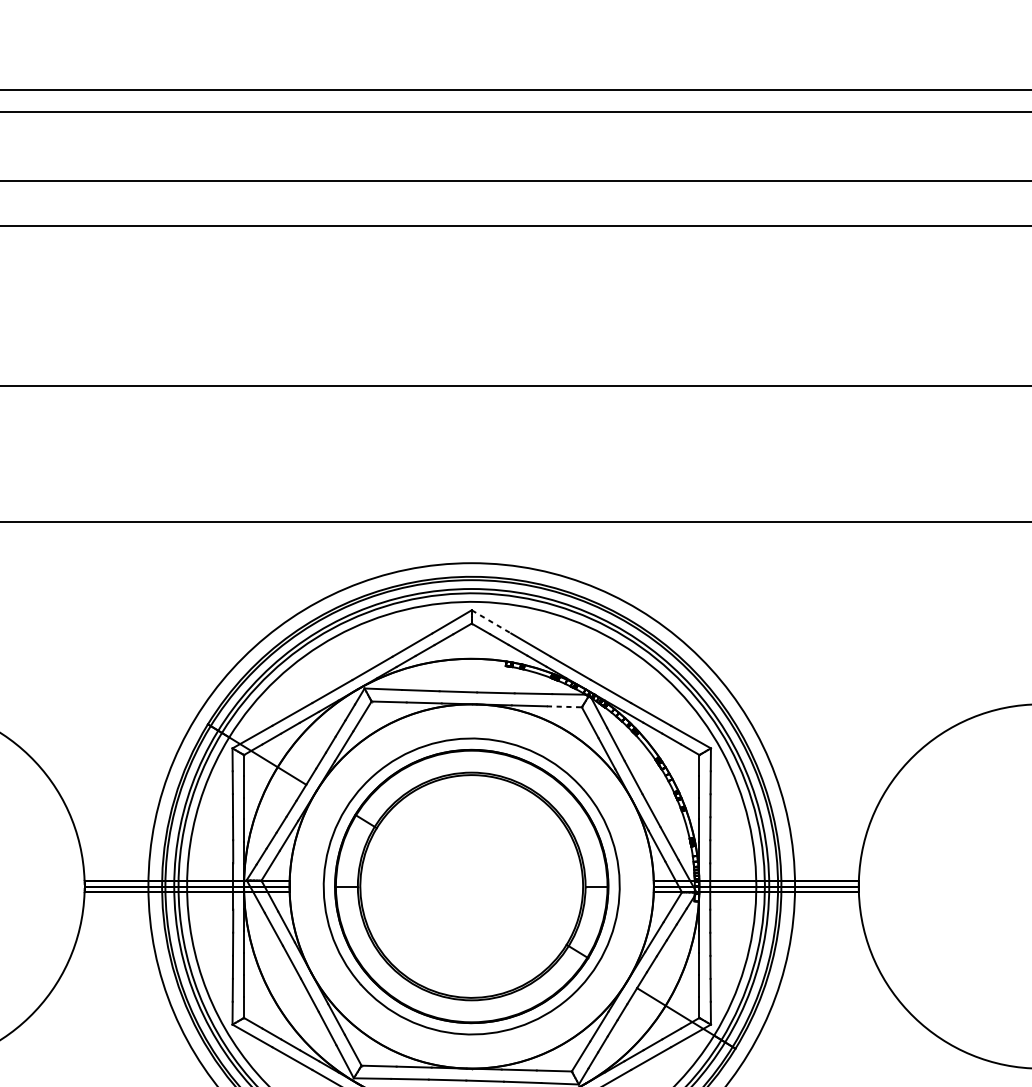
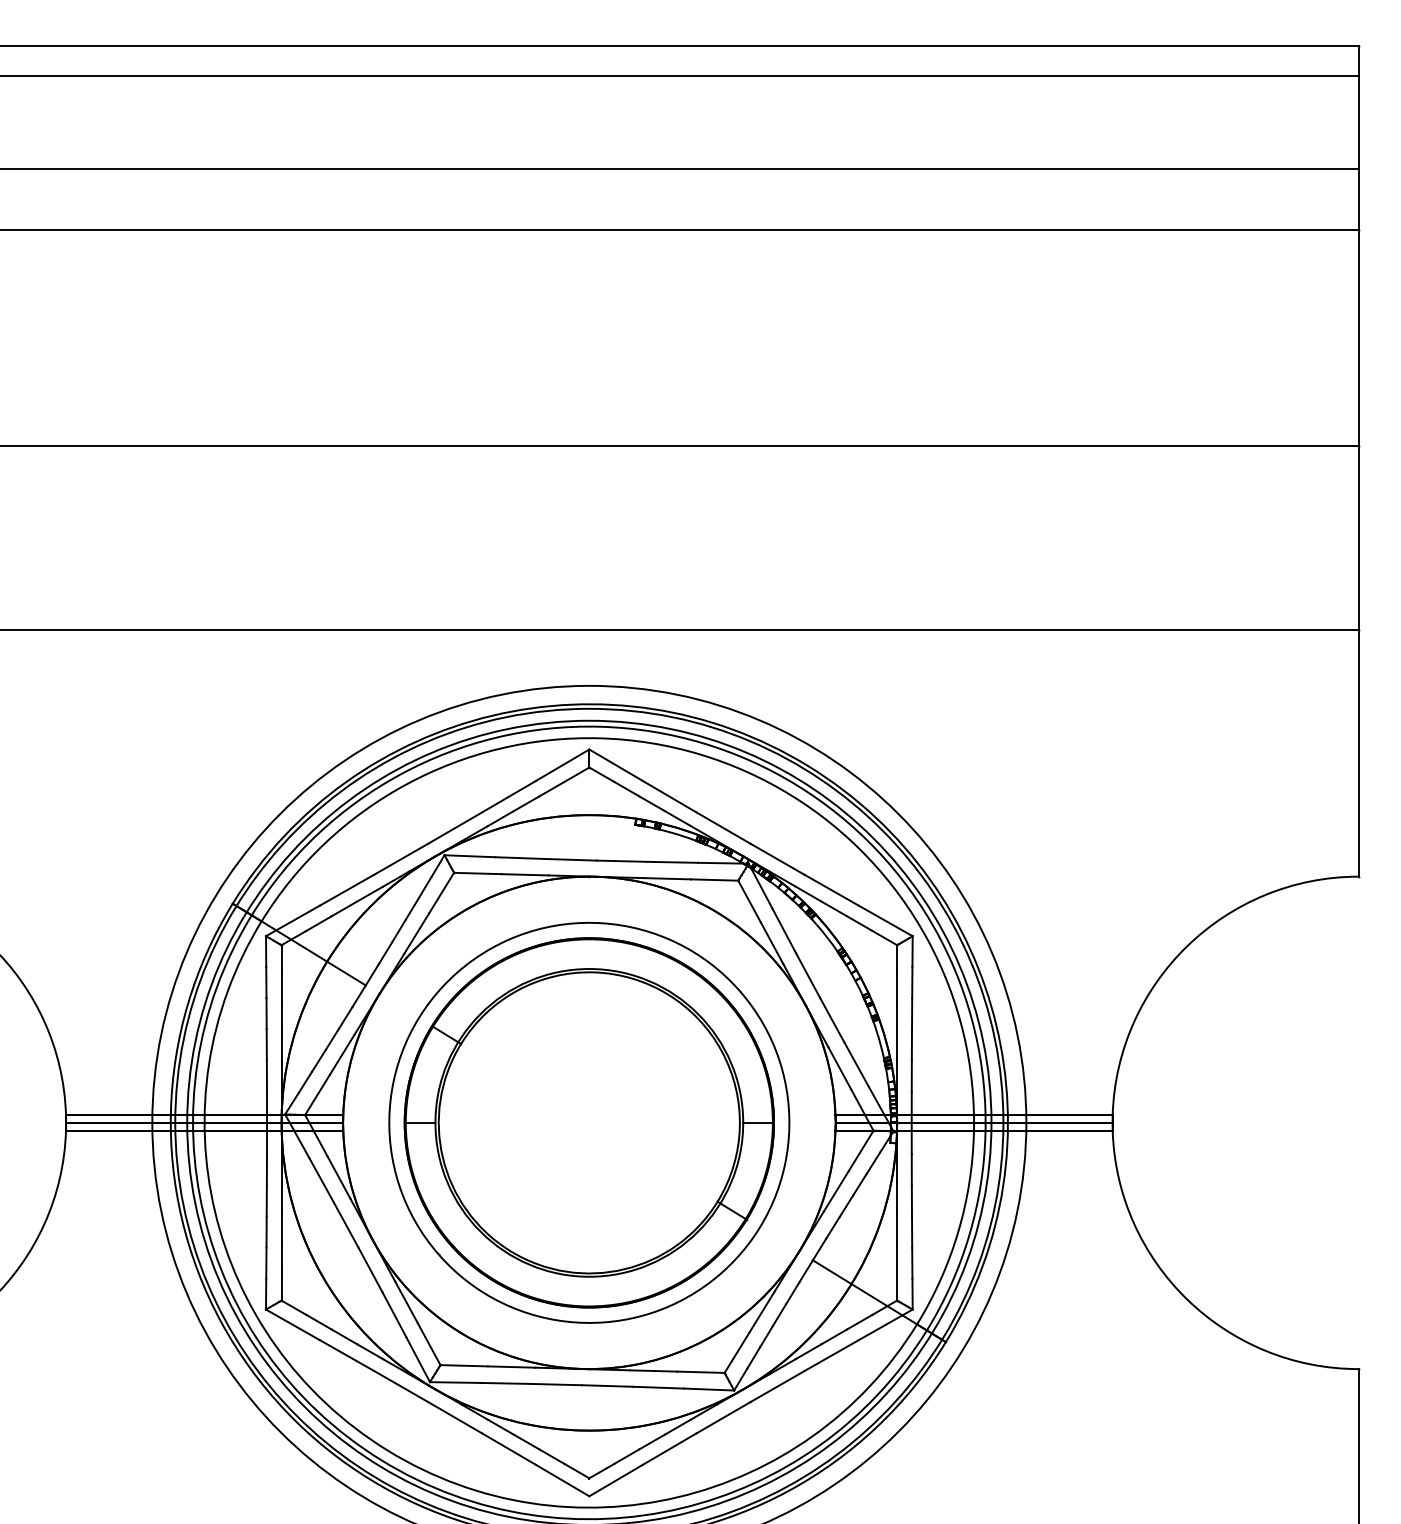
line: (491, 622) -> (616, 765), dashed -> solid
line: (564, 707) -> (714, 880), dashed -> solid

